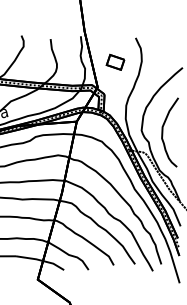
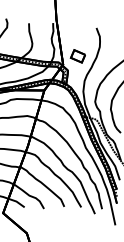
part: (115, 61) -> (78, 55), moved

